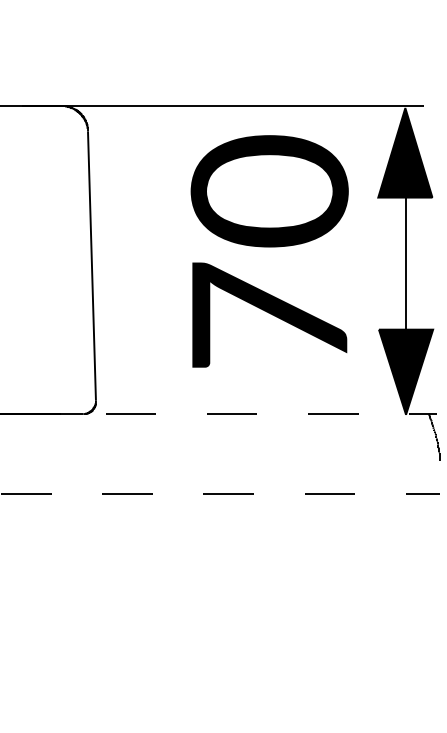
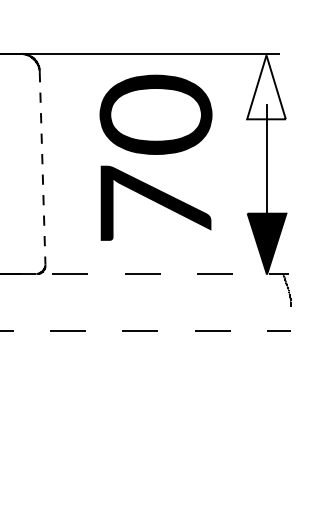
fill: (405, 152) -> (266, 87), removed
text: (269, 251) -> (155, 157), moved
line: (91, 266) -> (42, 168), solid -> dashed

